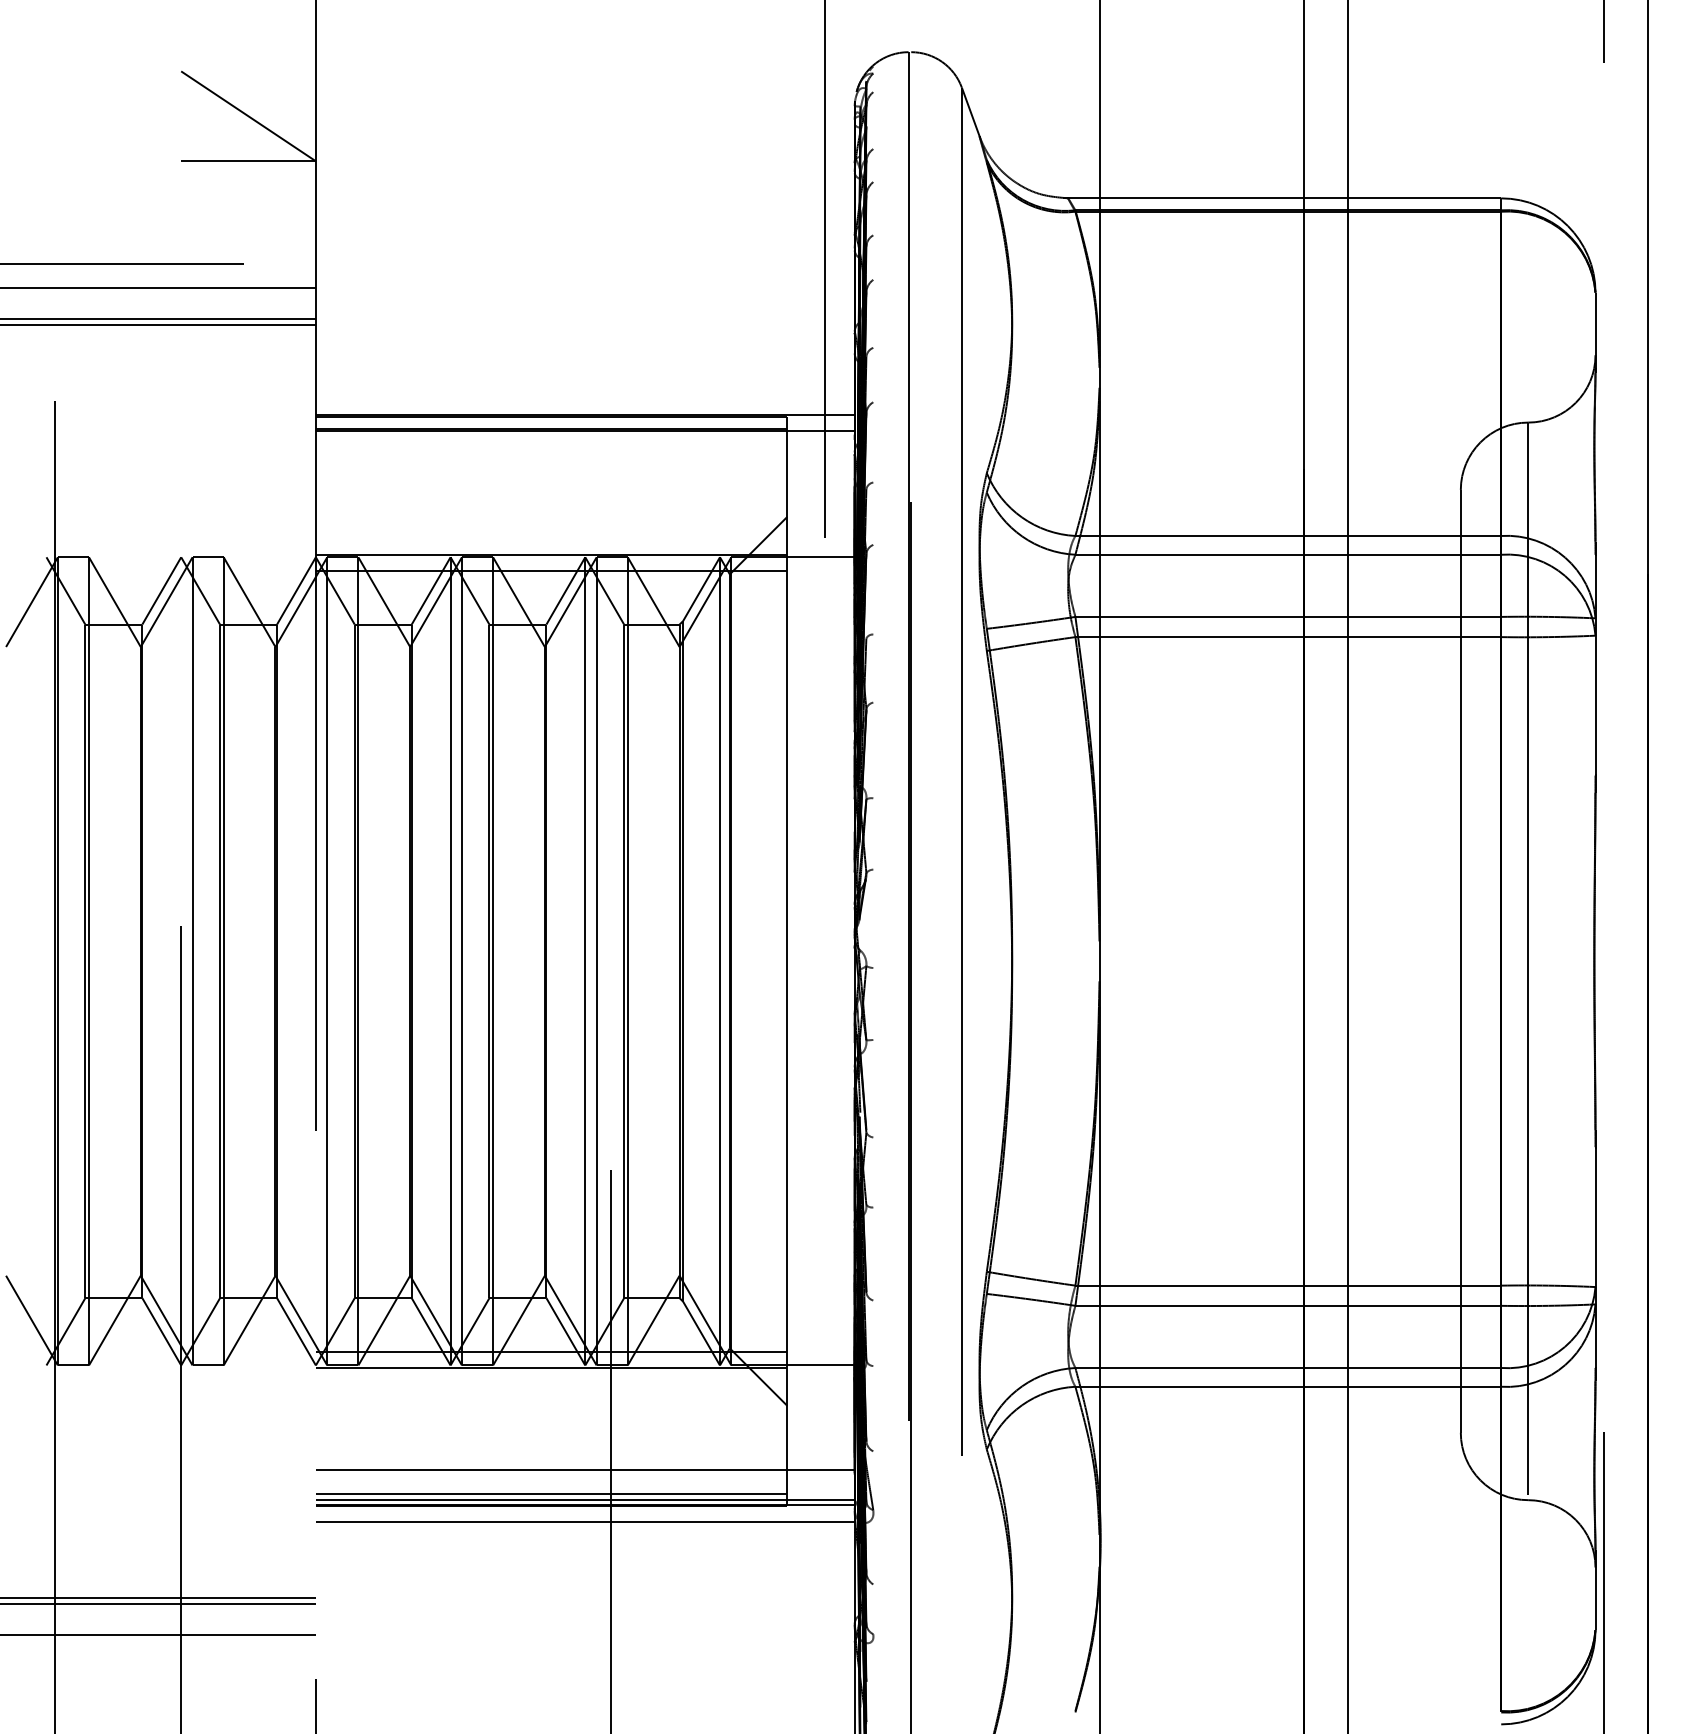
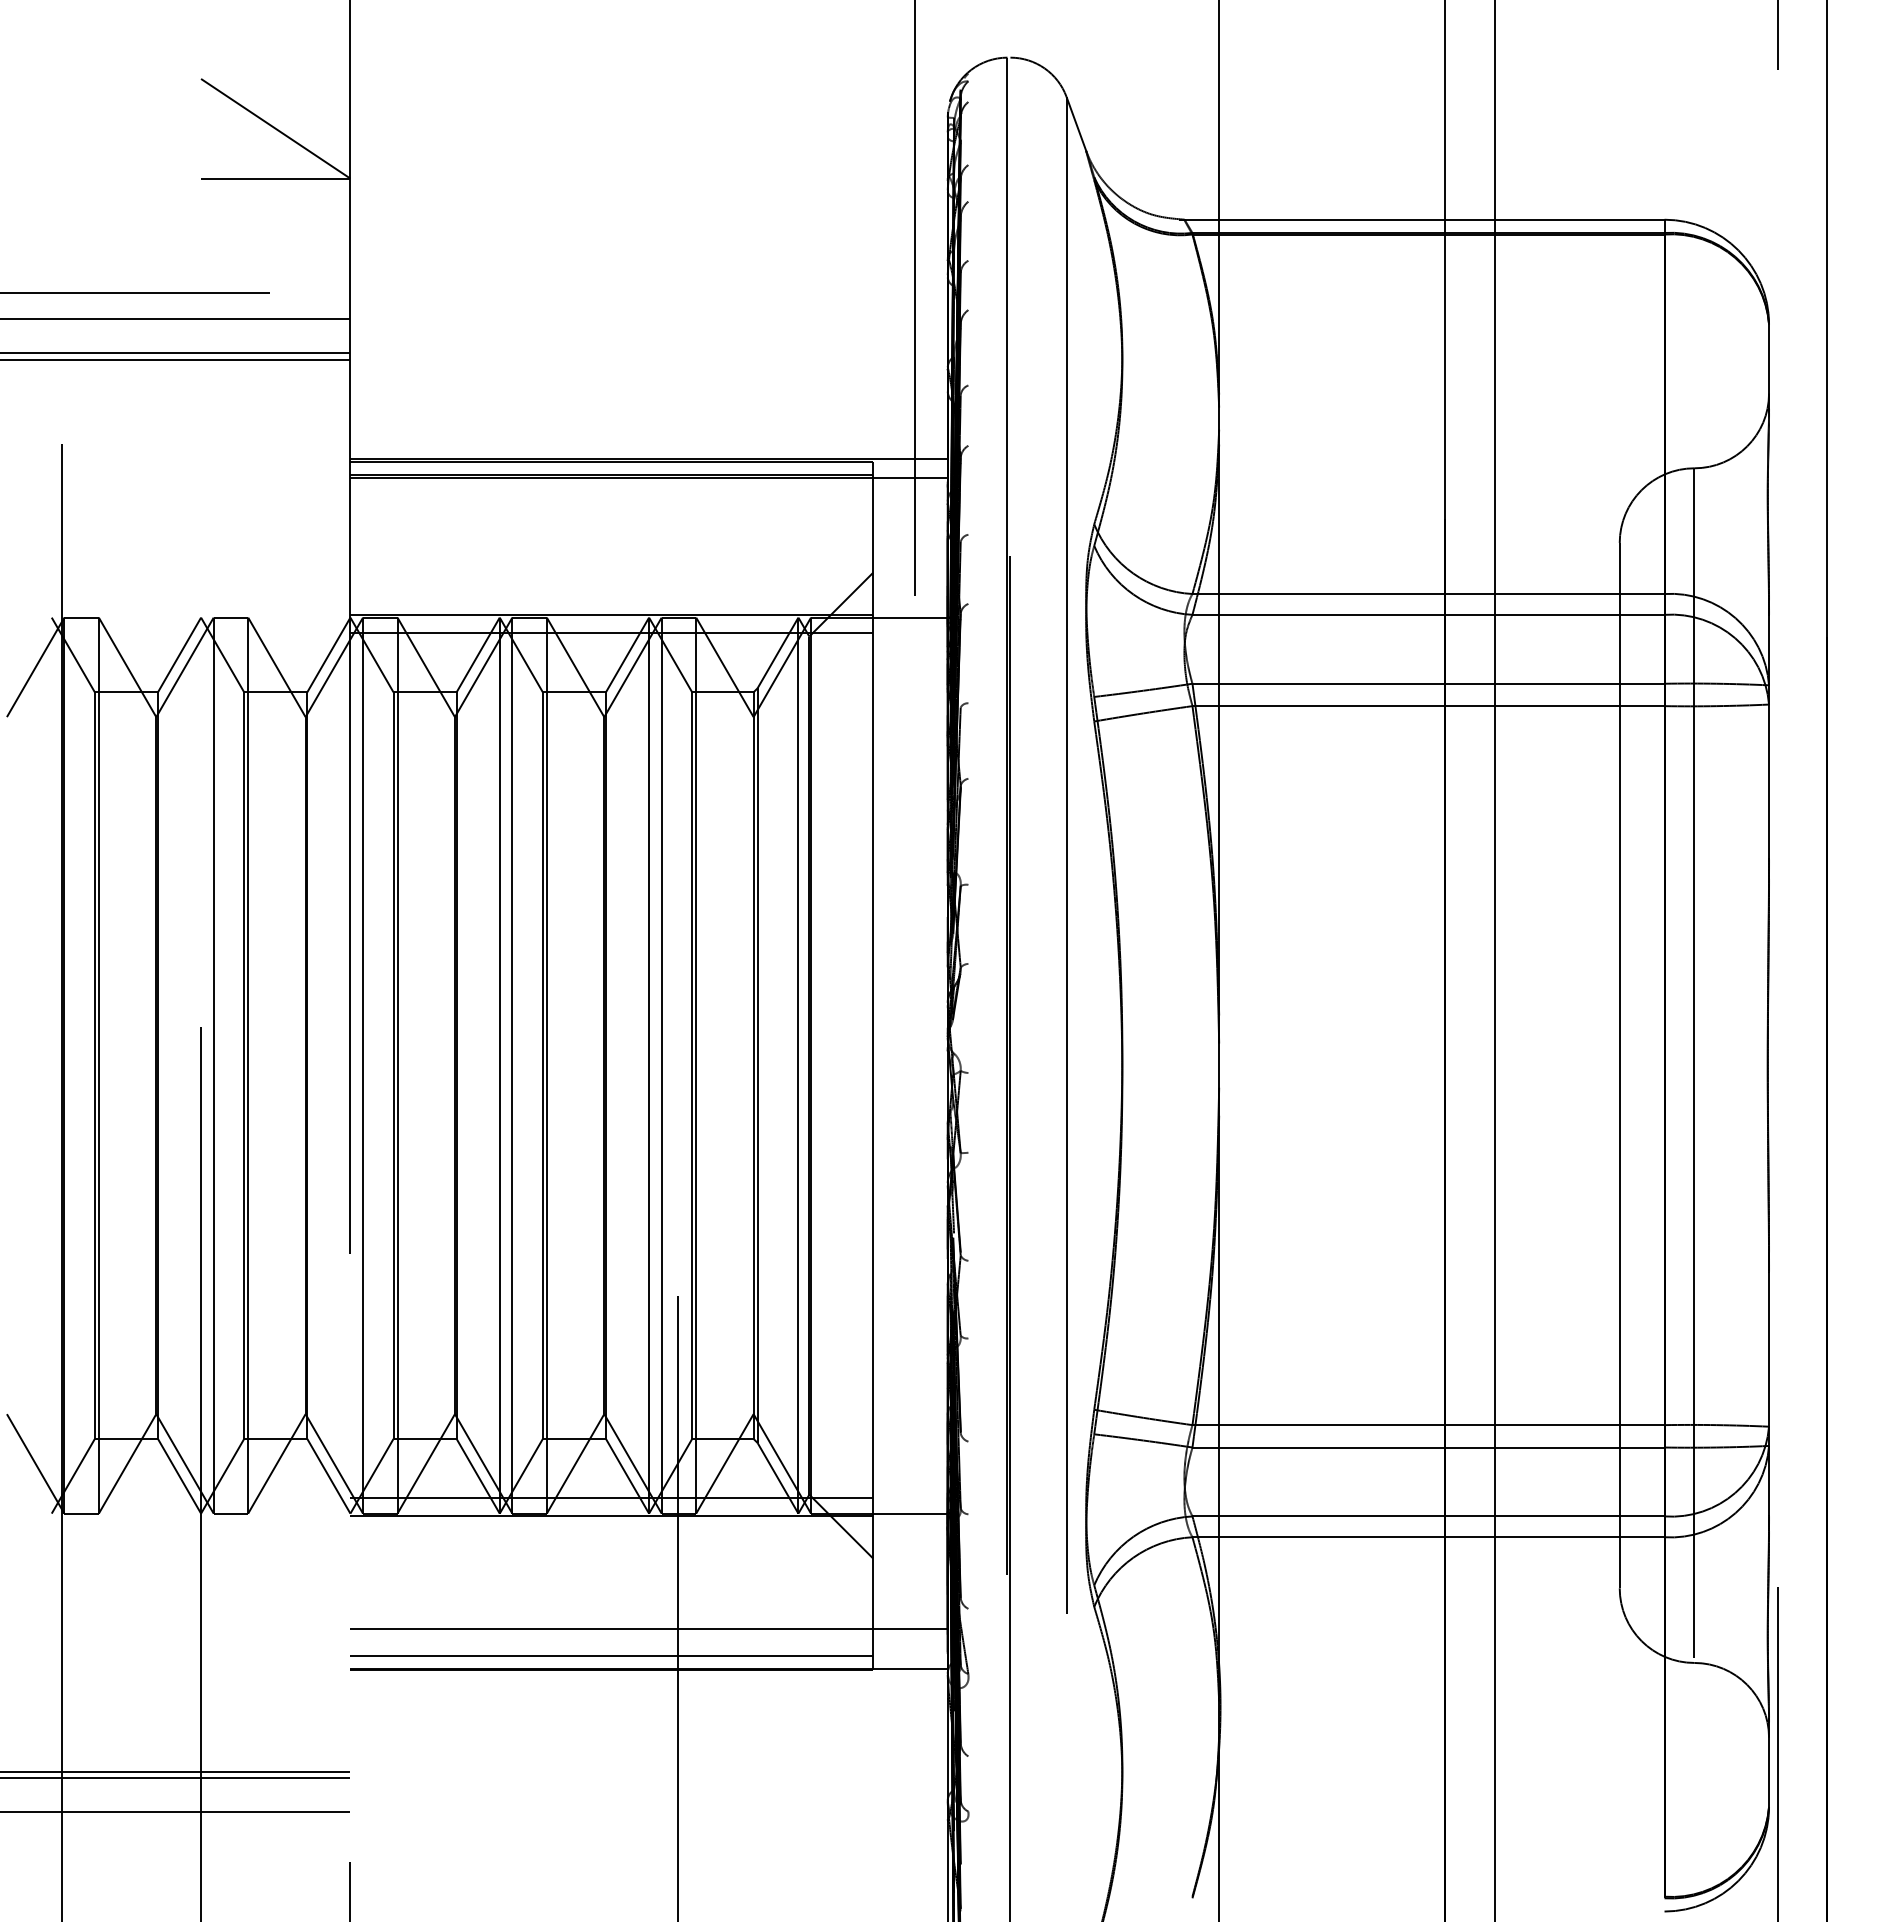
line: (584, 1500) -> (648, 1663), removed
line: (584, 1522) -> (648, 1687), removed

